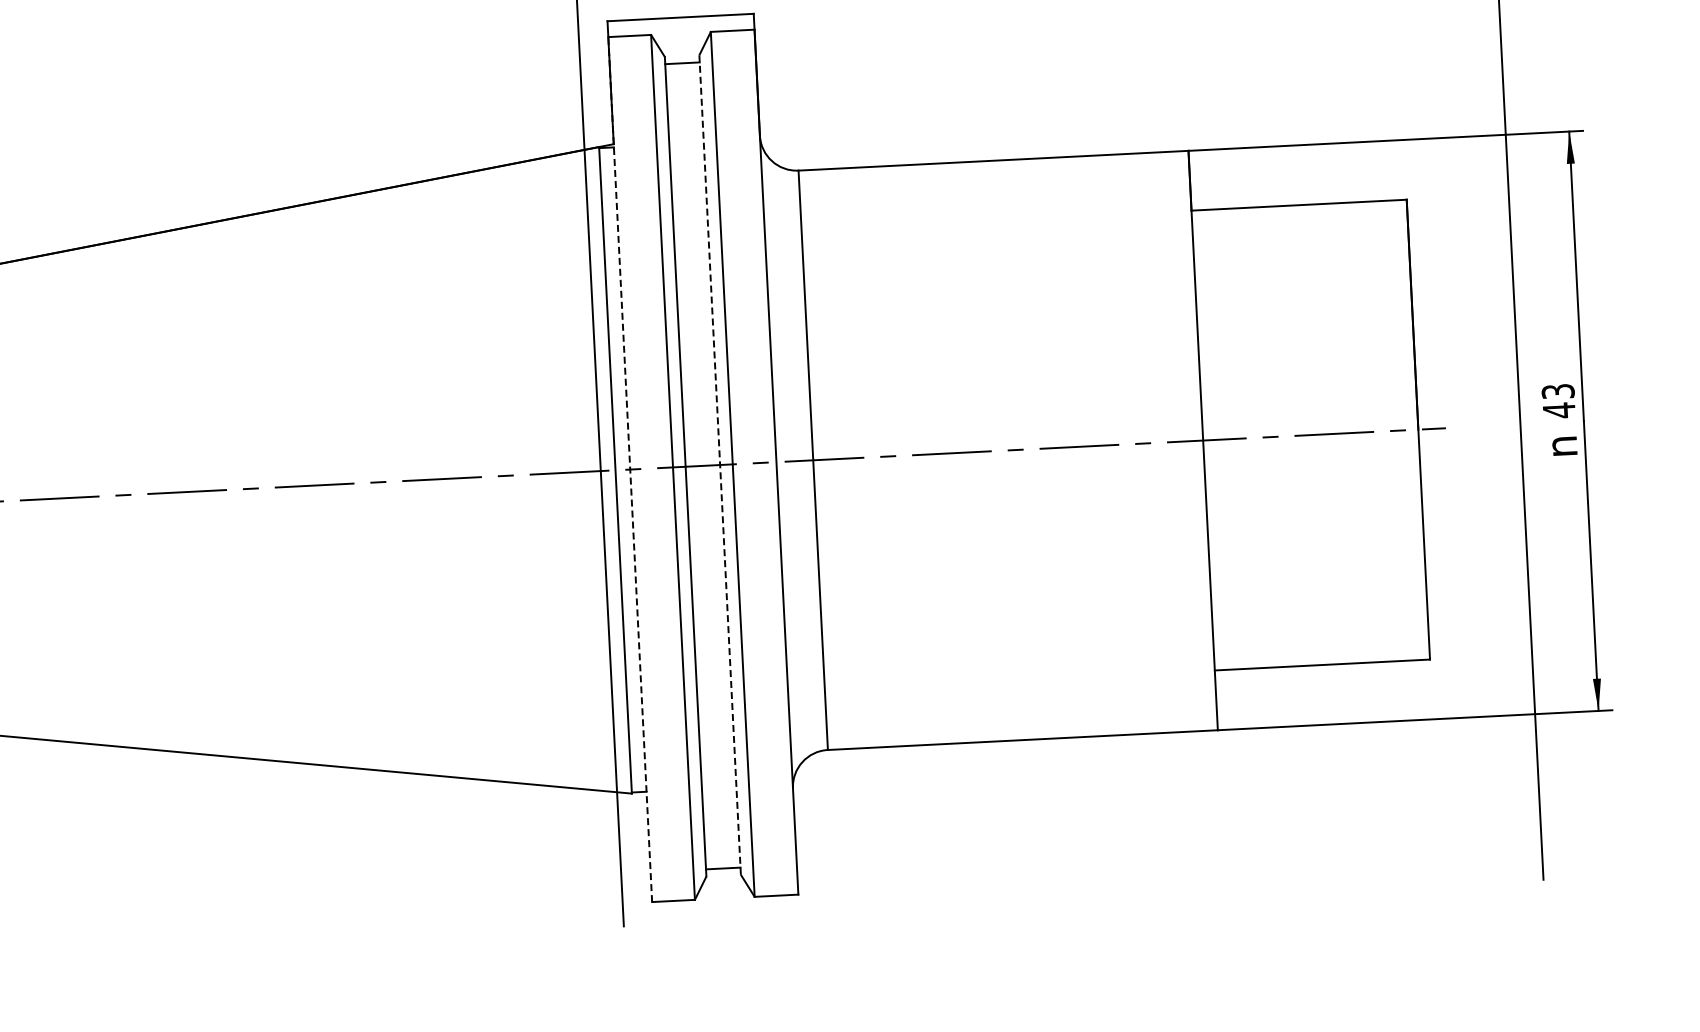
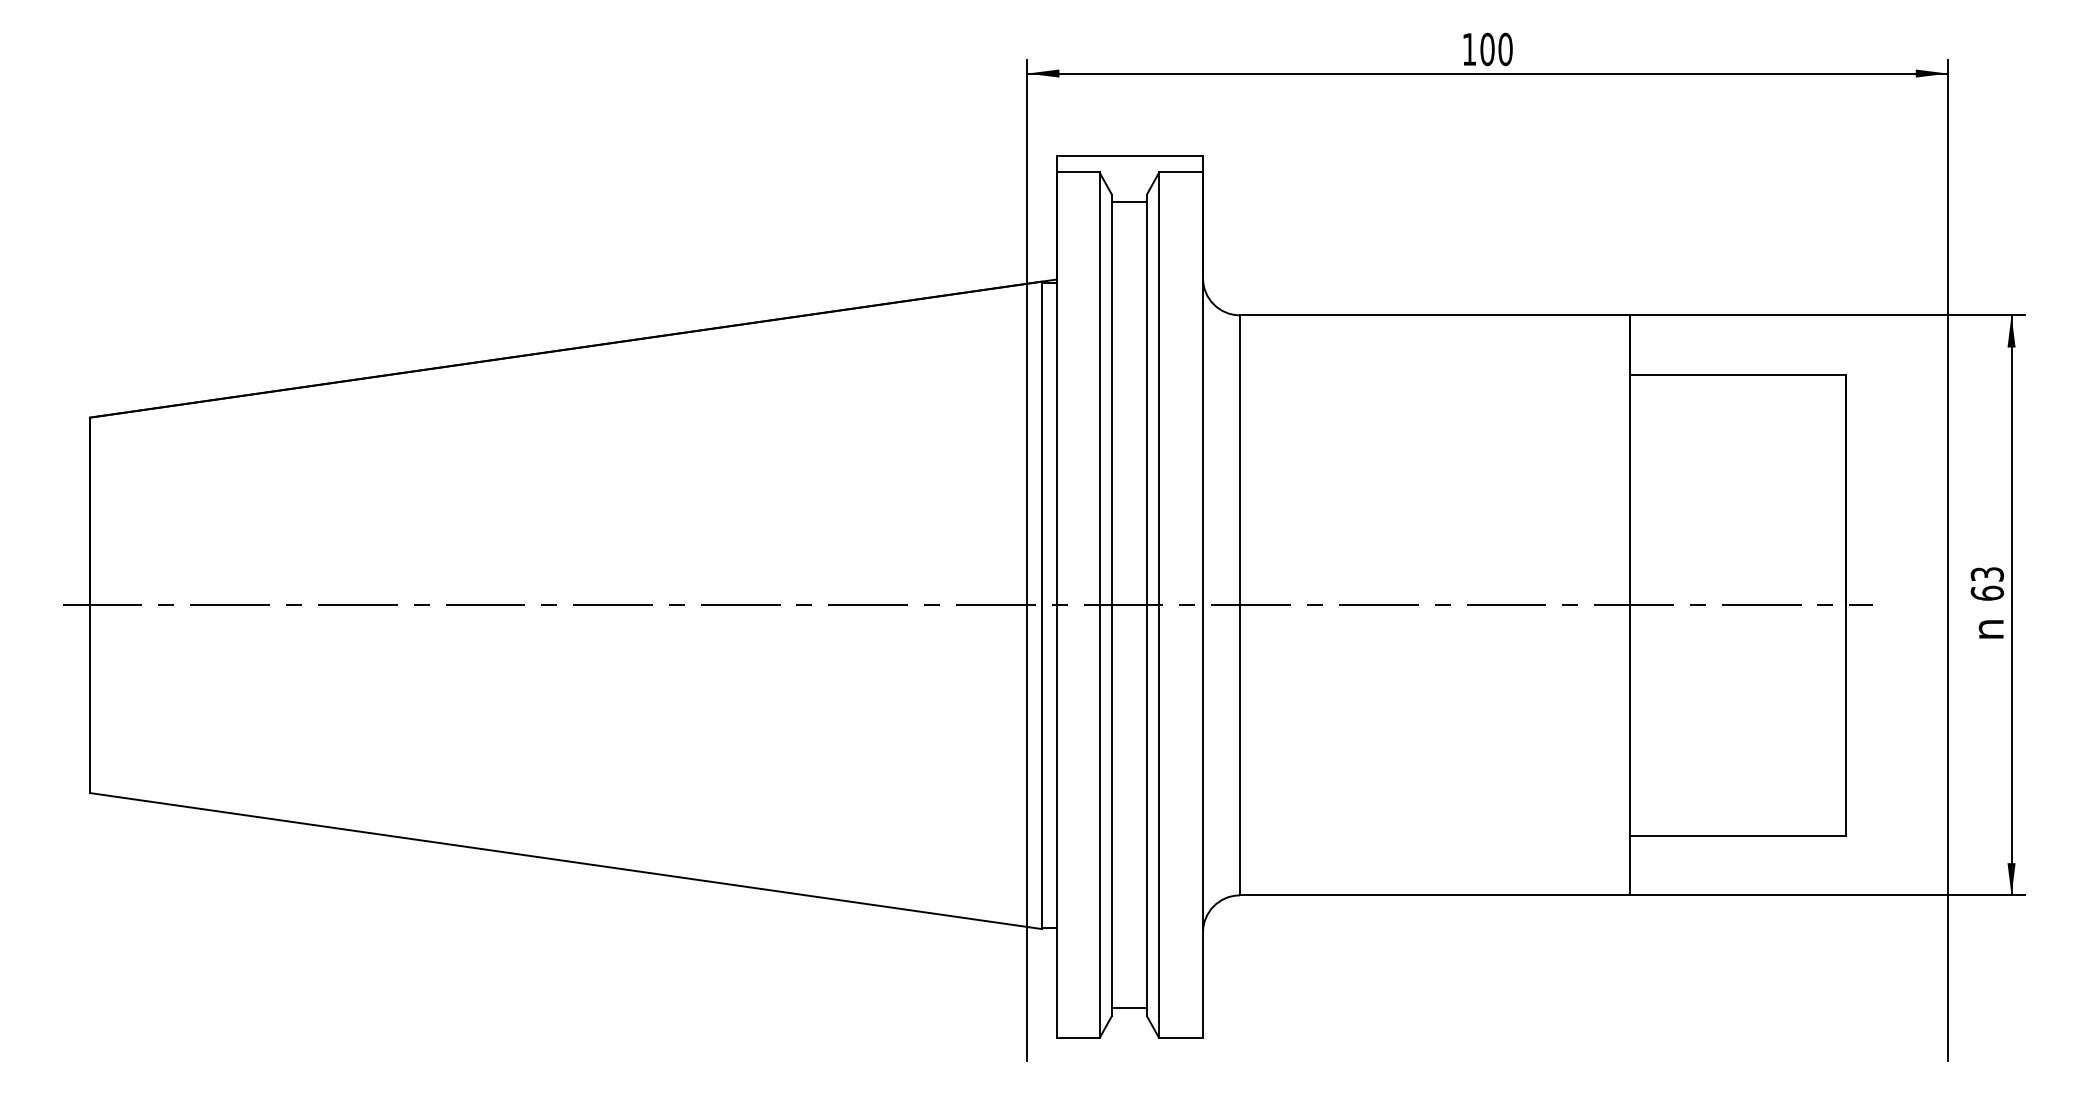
text: (1559, 410) -> (1987, 593), 43 -> 63
line: (719, 464) -> (1146, 604), dashed -> solid
line: (630, 468) -> (1056, 604), dashed -> solid

